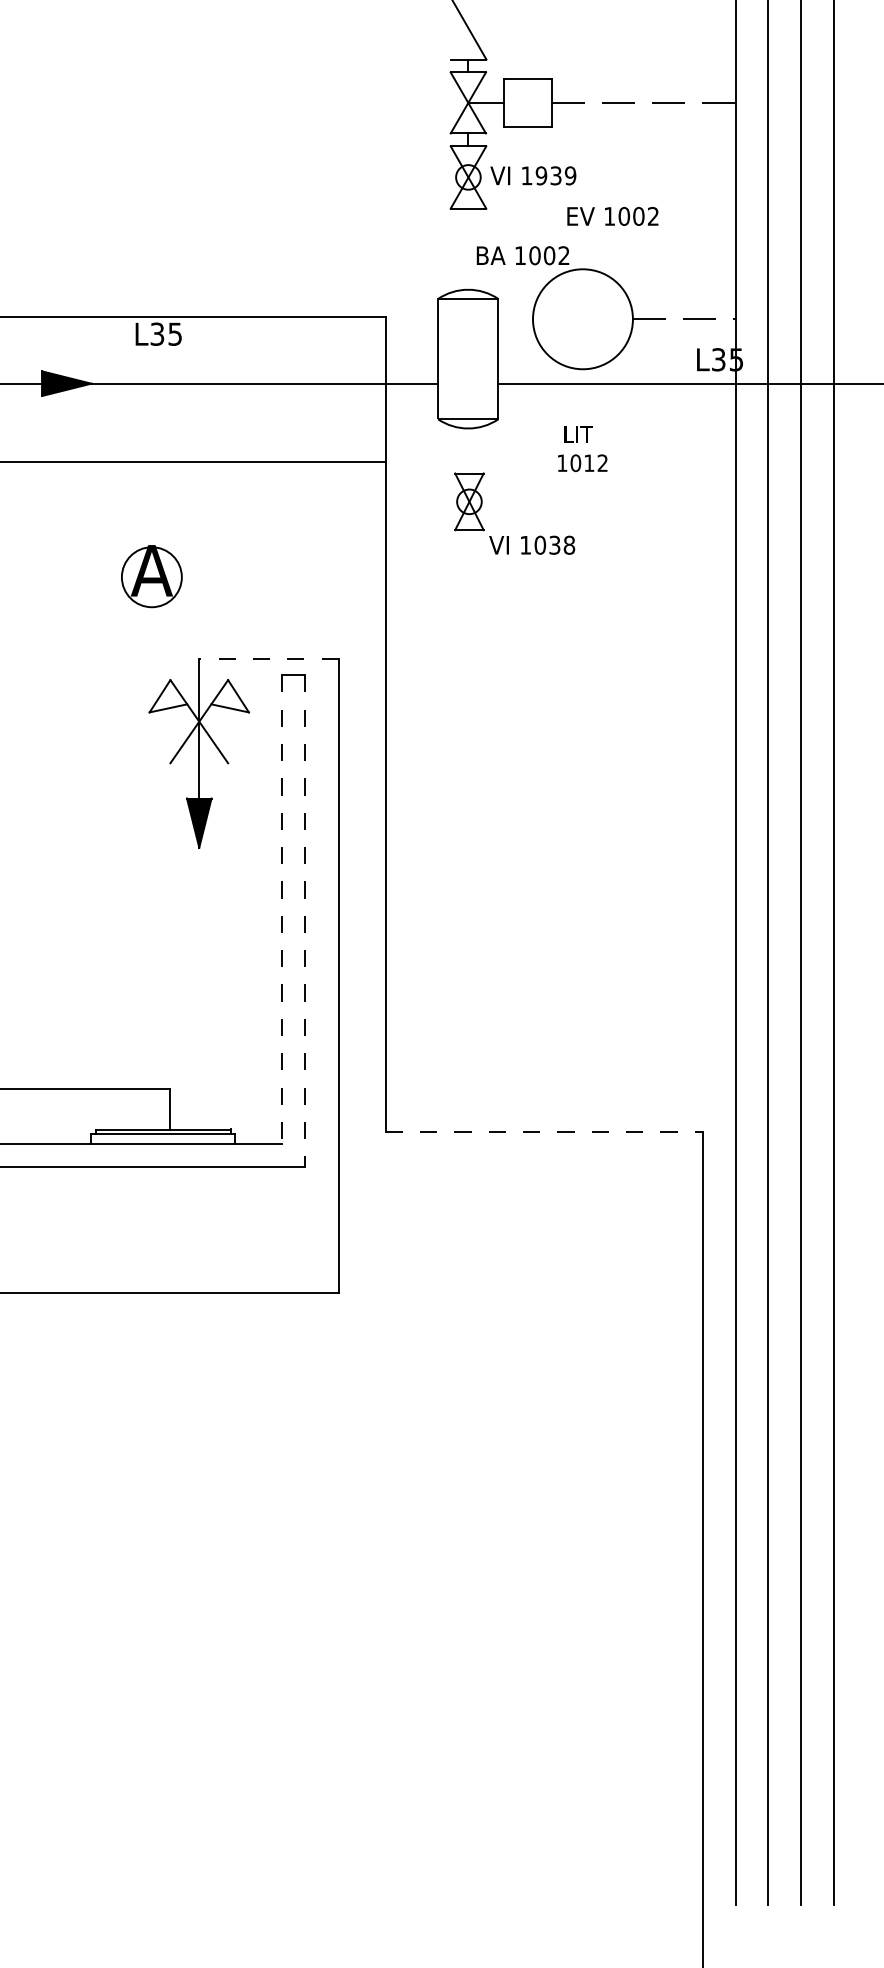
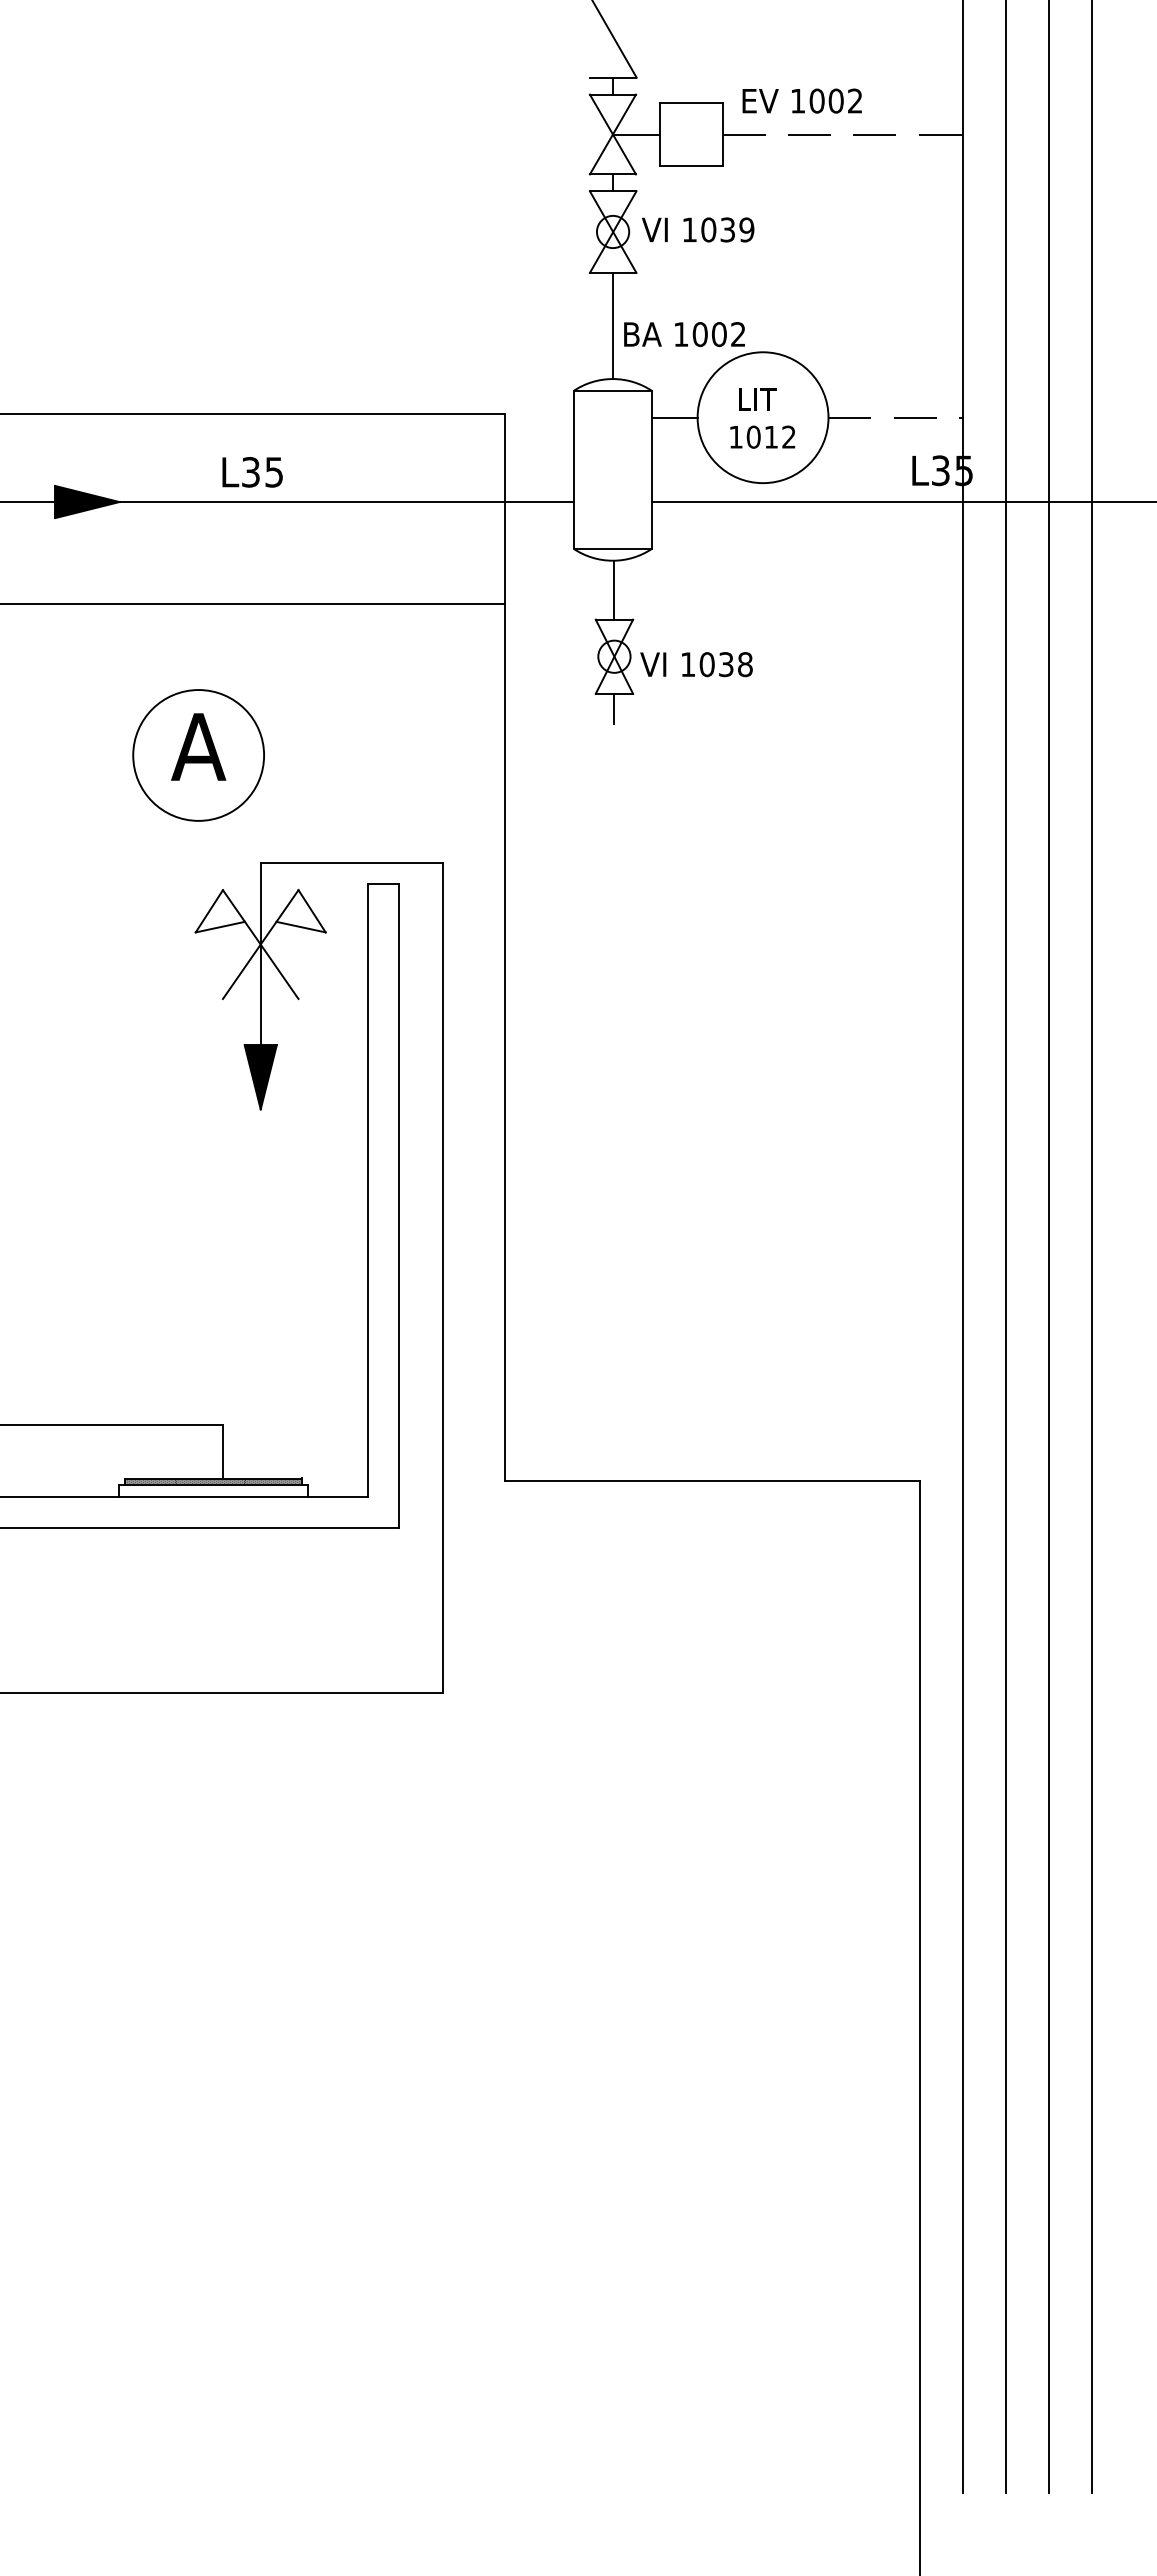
text: (541, 175) -> (708, 229), 1939 -> 1039
text: (612, 215) -> (801, 100), moved
line: (467, 248) -> (612, 325), added
line: (515, 319) -> (674, 417), added
text: (158, 334) -> (252, 472), moved
text: (582, 448) -> (762, 418), moved
line: (469, 450) -> (614, 589), added
line: (469, 541) -> (614, 708), added
text: (532, 545) -> (696, 664), moved
circle: (151, 577) -> (198, 755), size x1.67
line: (268, 659) -> (351, 862), dashed -> solid
line: (281, 909) -> (368, 1190), dashed -> solid
line: (305, 921) -> (399, 1206), dashed -> solid
hatch: (162, 1131) -> (212, 1481), added
line: (544, 1131) -> (712, 1481), dashed -> solid

